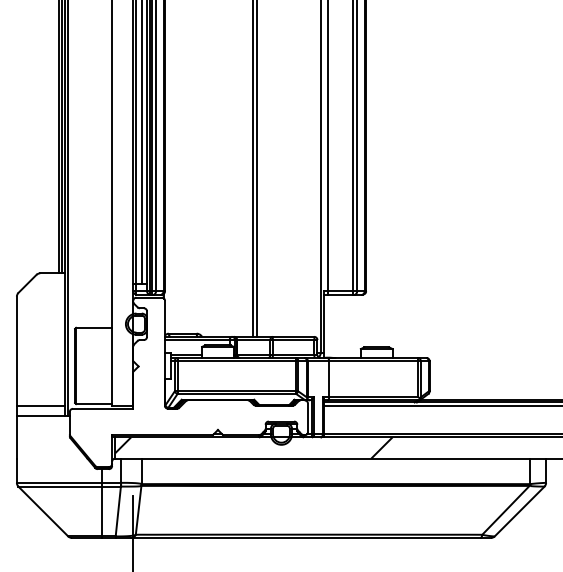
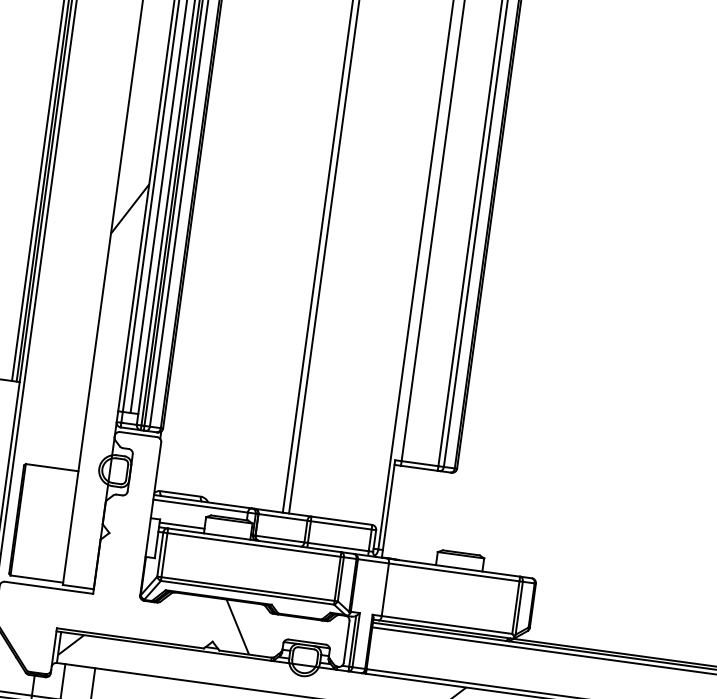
hatch: (122, 146) -> (129, 208), added
hatch: (233, 417) -> (237, 626), added

